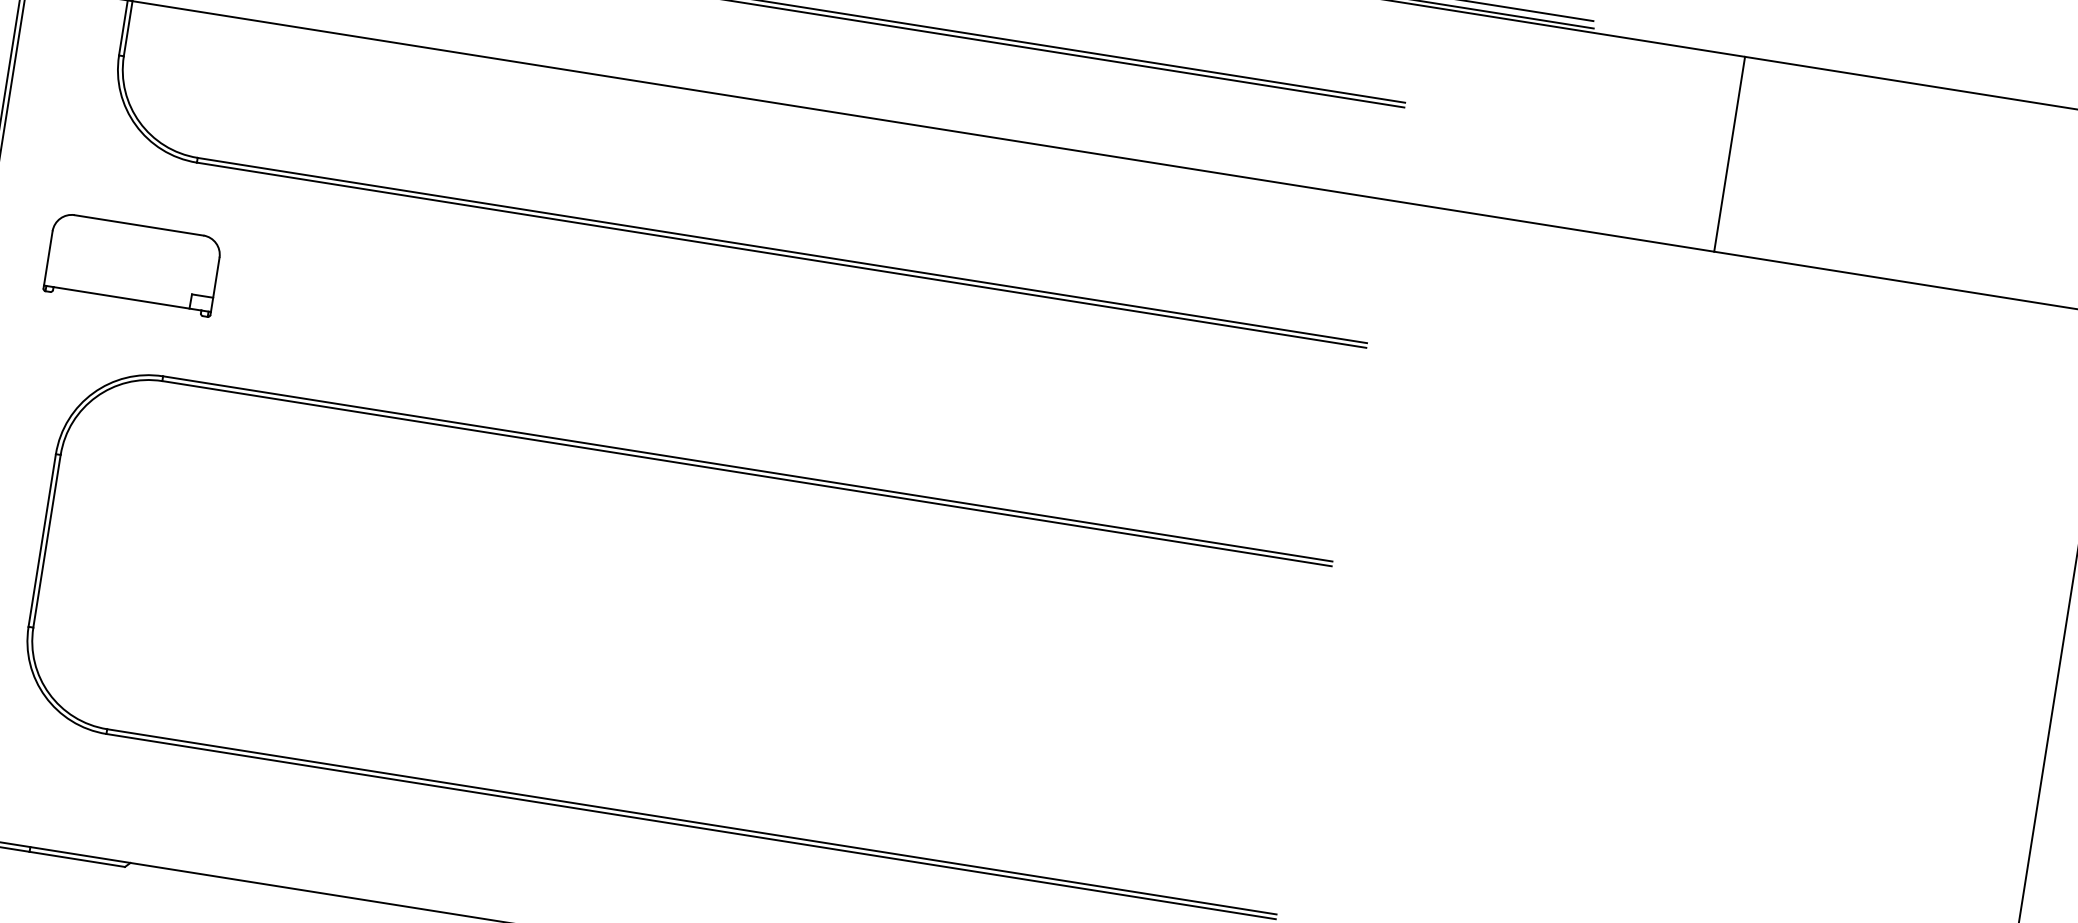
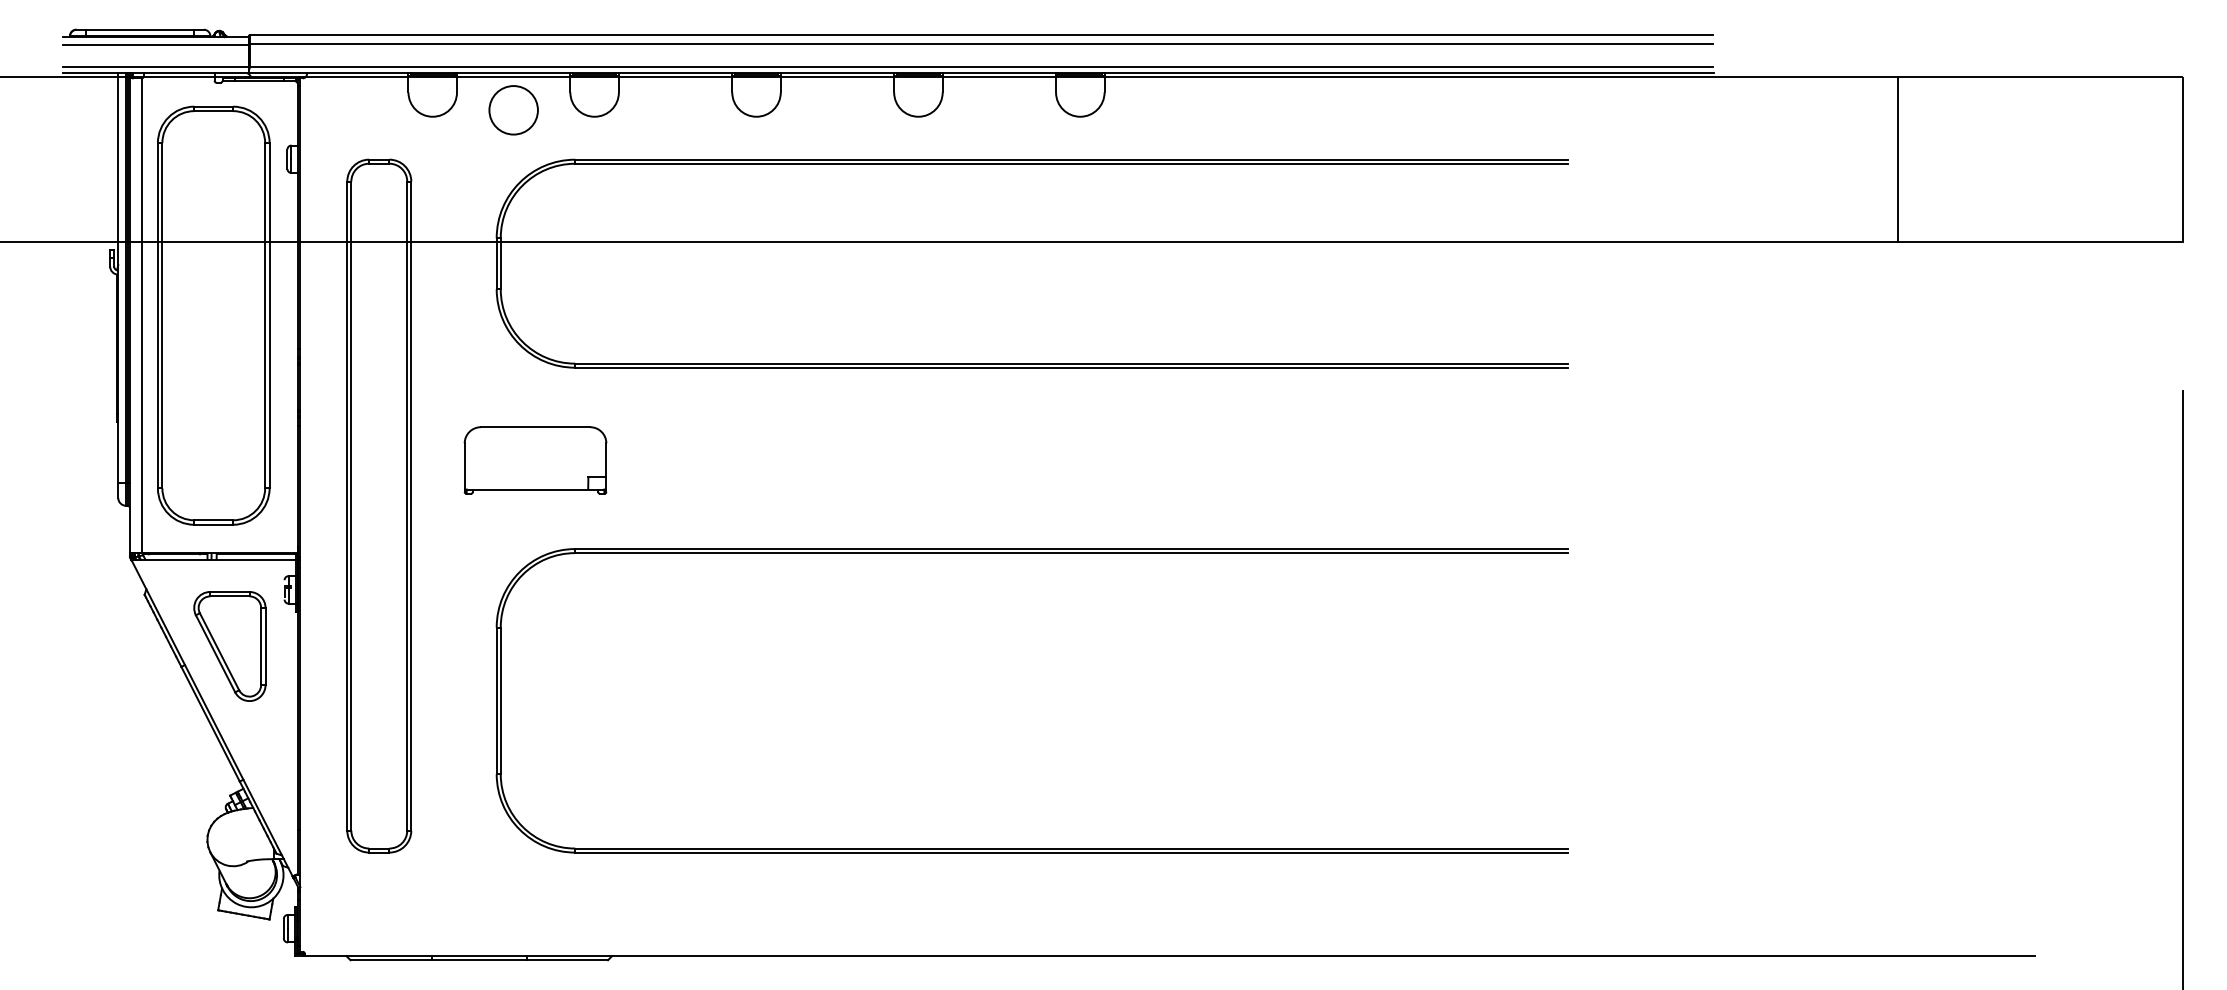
line: (1730, 154) -> (1898, 159), moved

